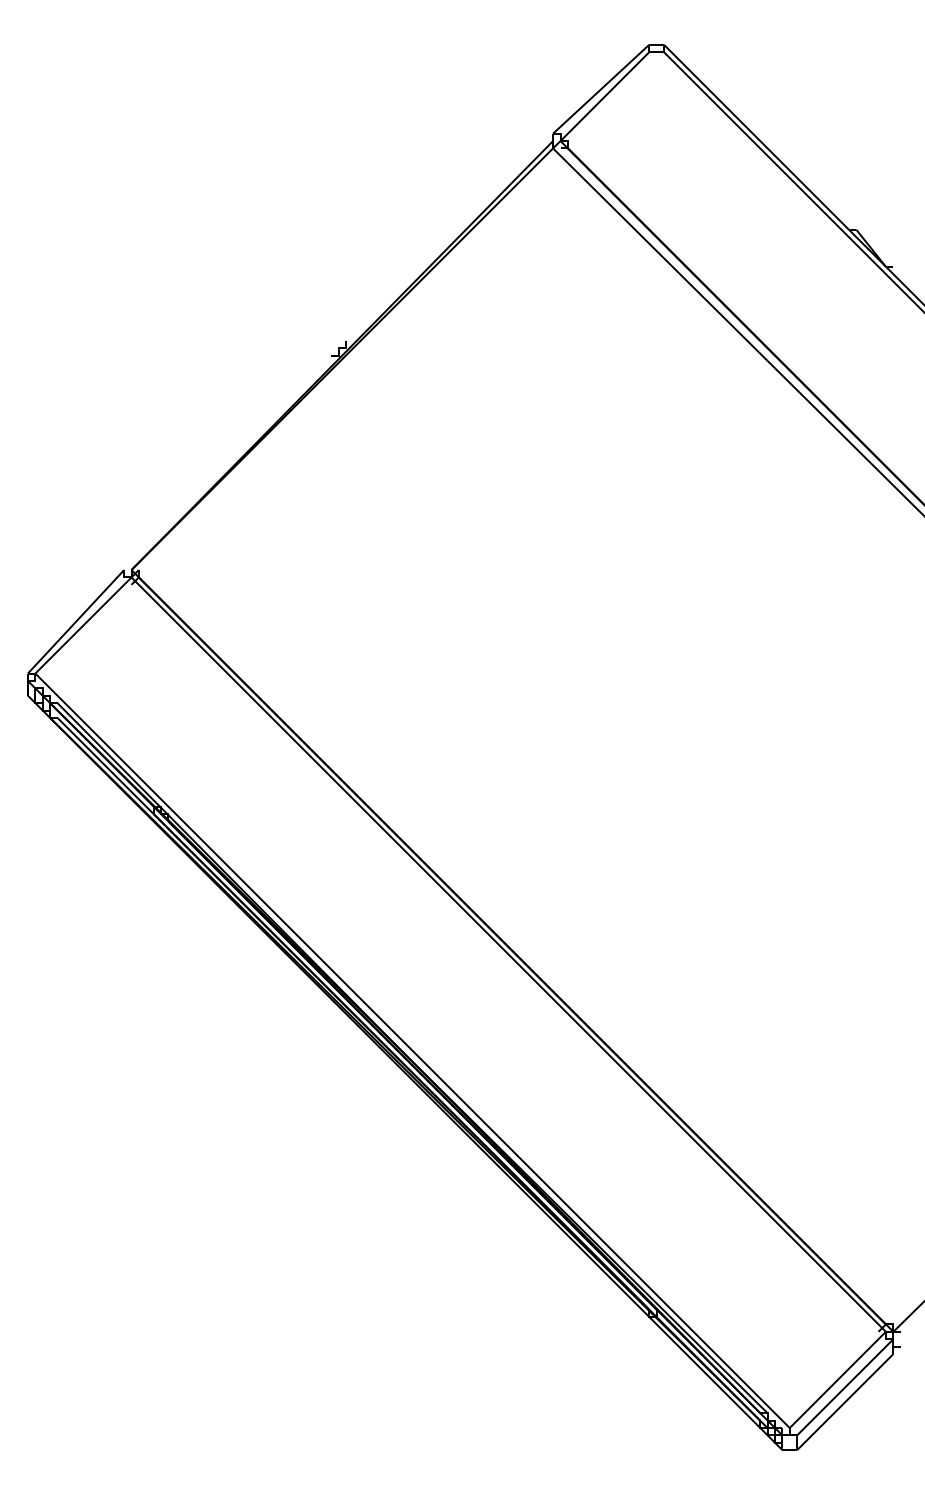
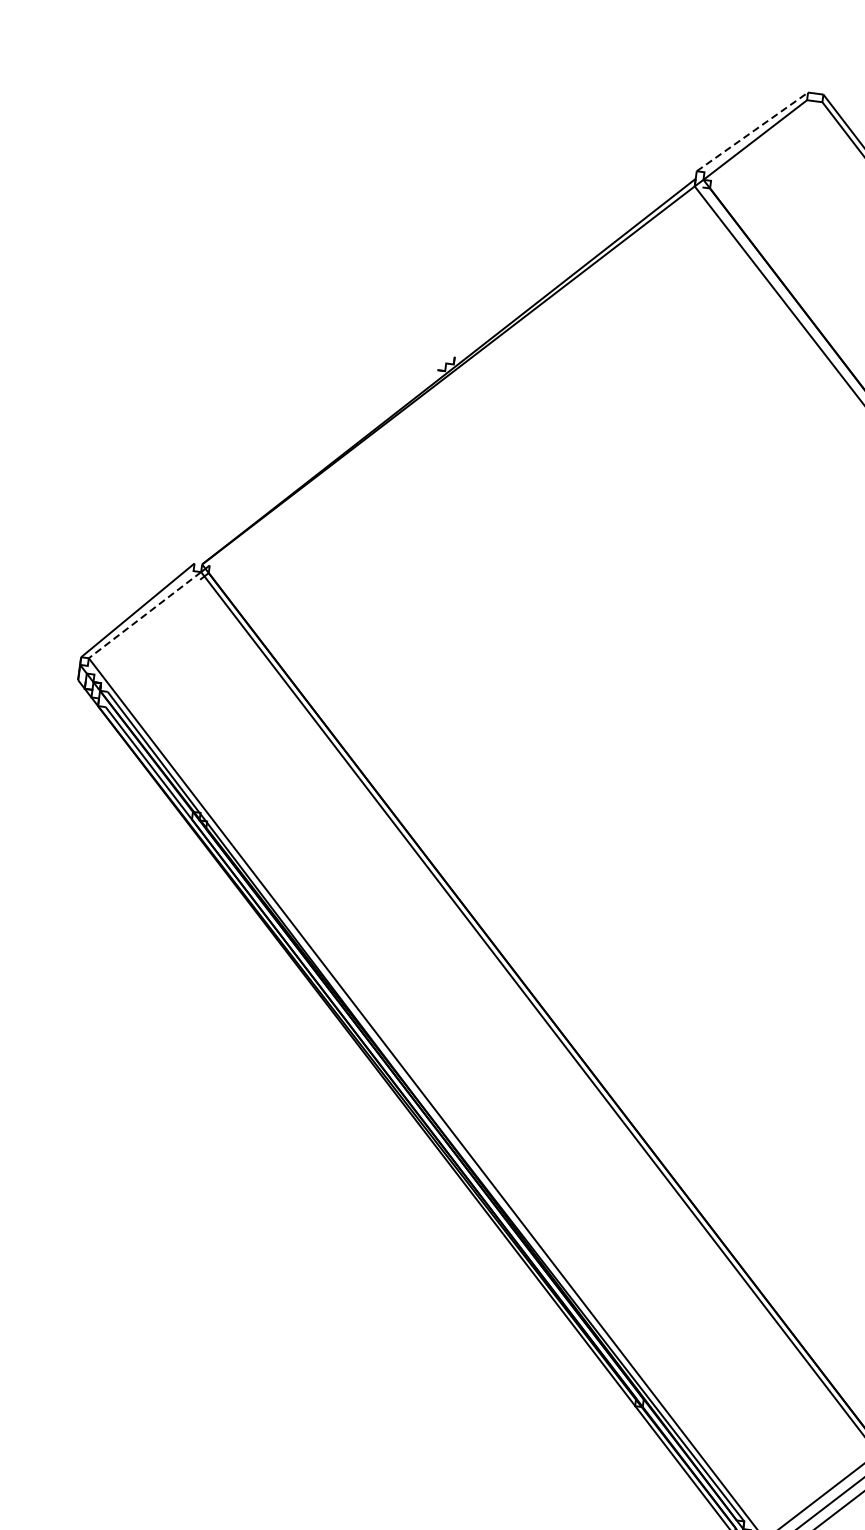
line: (601, 88) -> (752, 131), solid -> dashed
line: (83, 625) -> (145, 615), solid -> dashed

